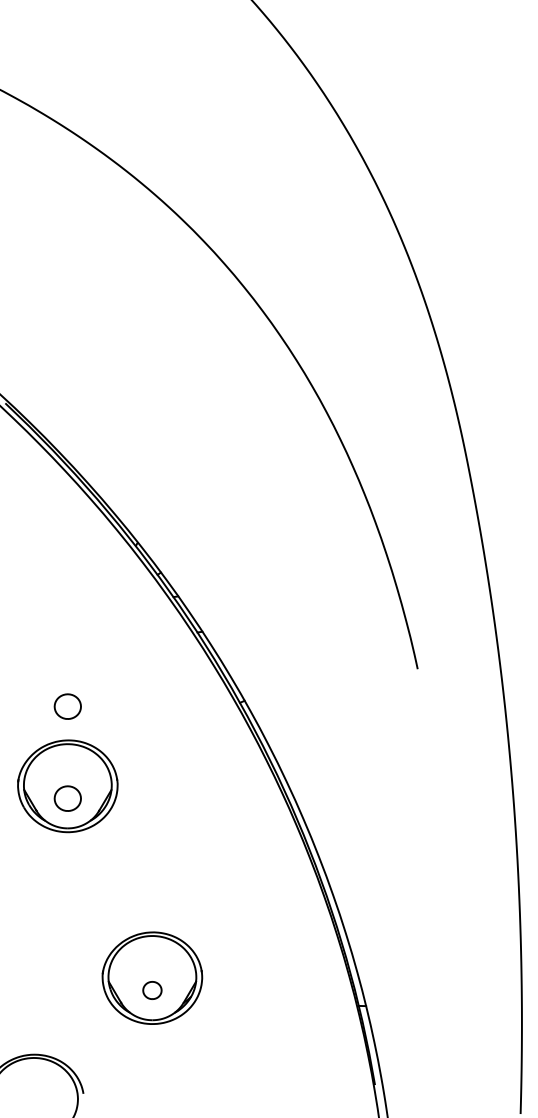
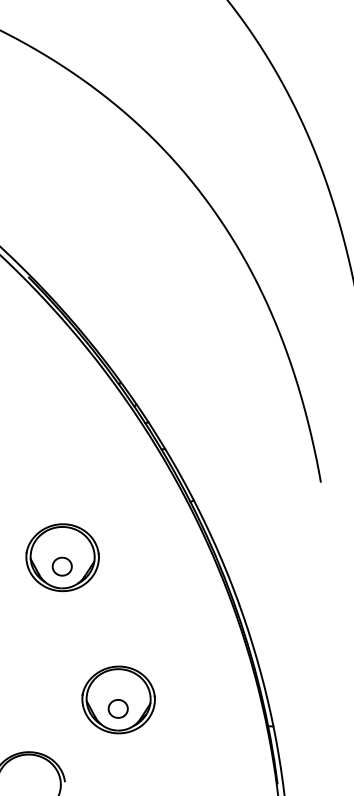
part: (67, 706) -> (64, 499), removed
part: (152, 990) -> (118, 708), size x1.43

